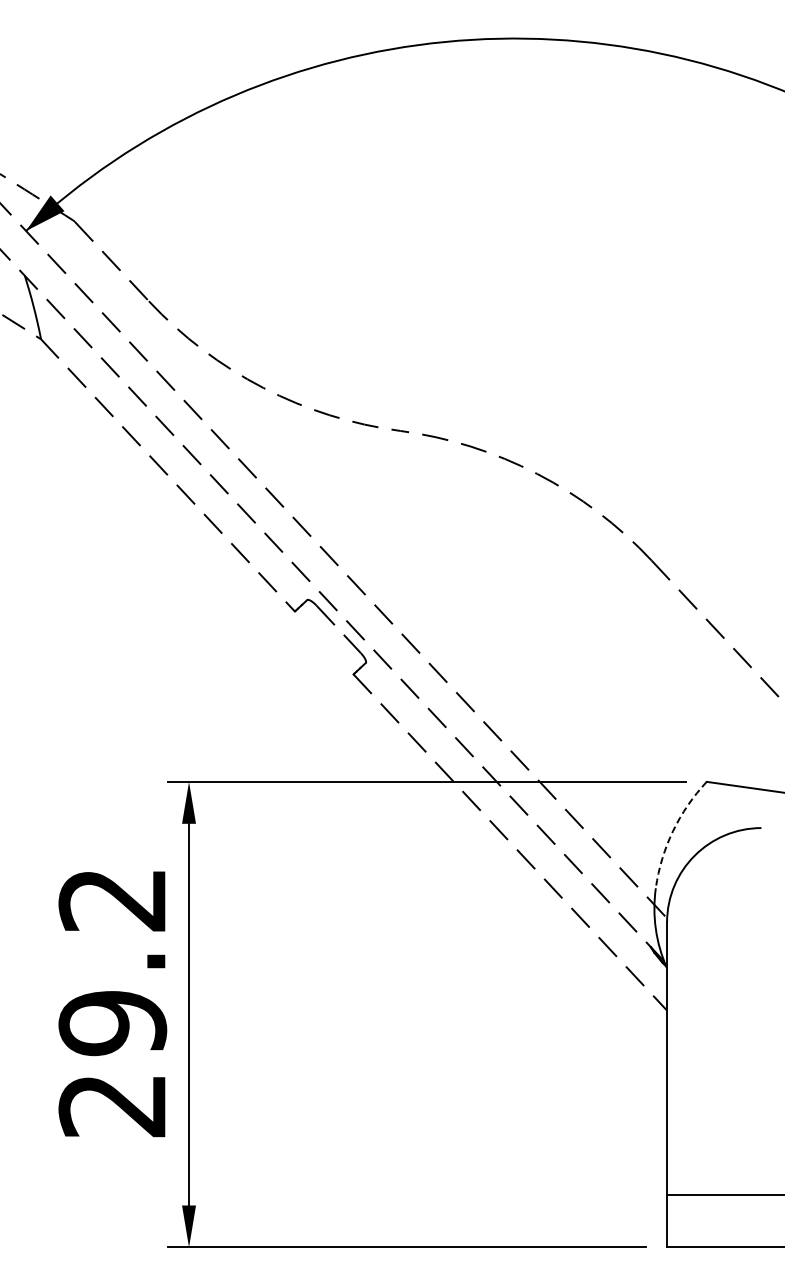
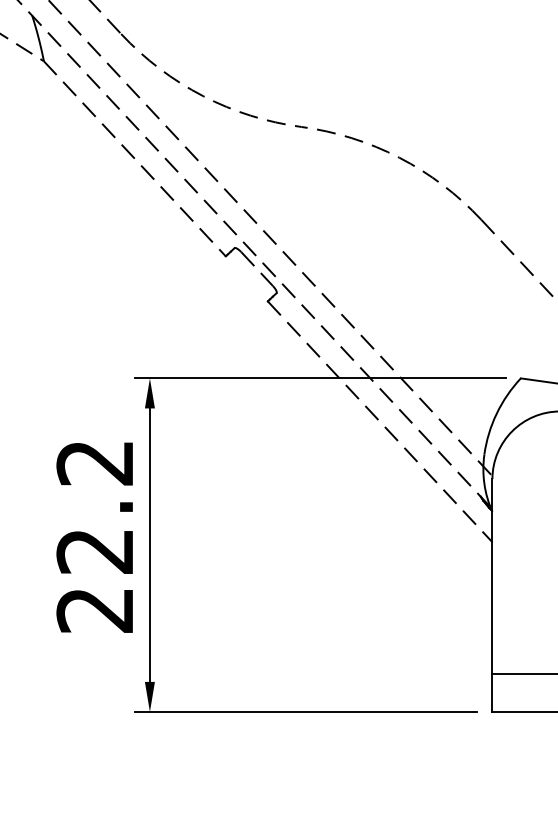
arc: (673, 831) -> (497, 413), dashed -> solid
text: (112, 1023) -> (95, 551), 29.2 -> 22.2

